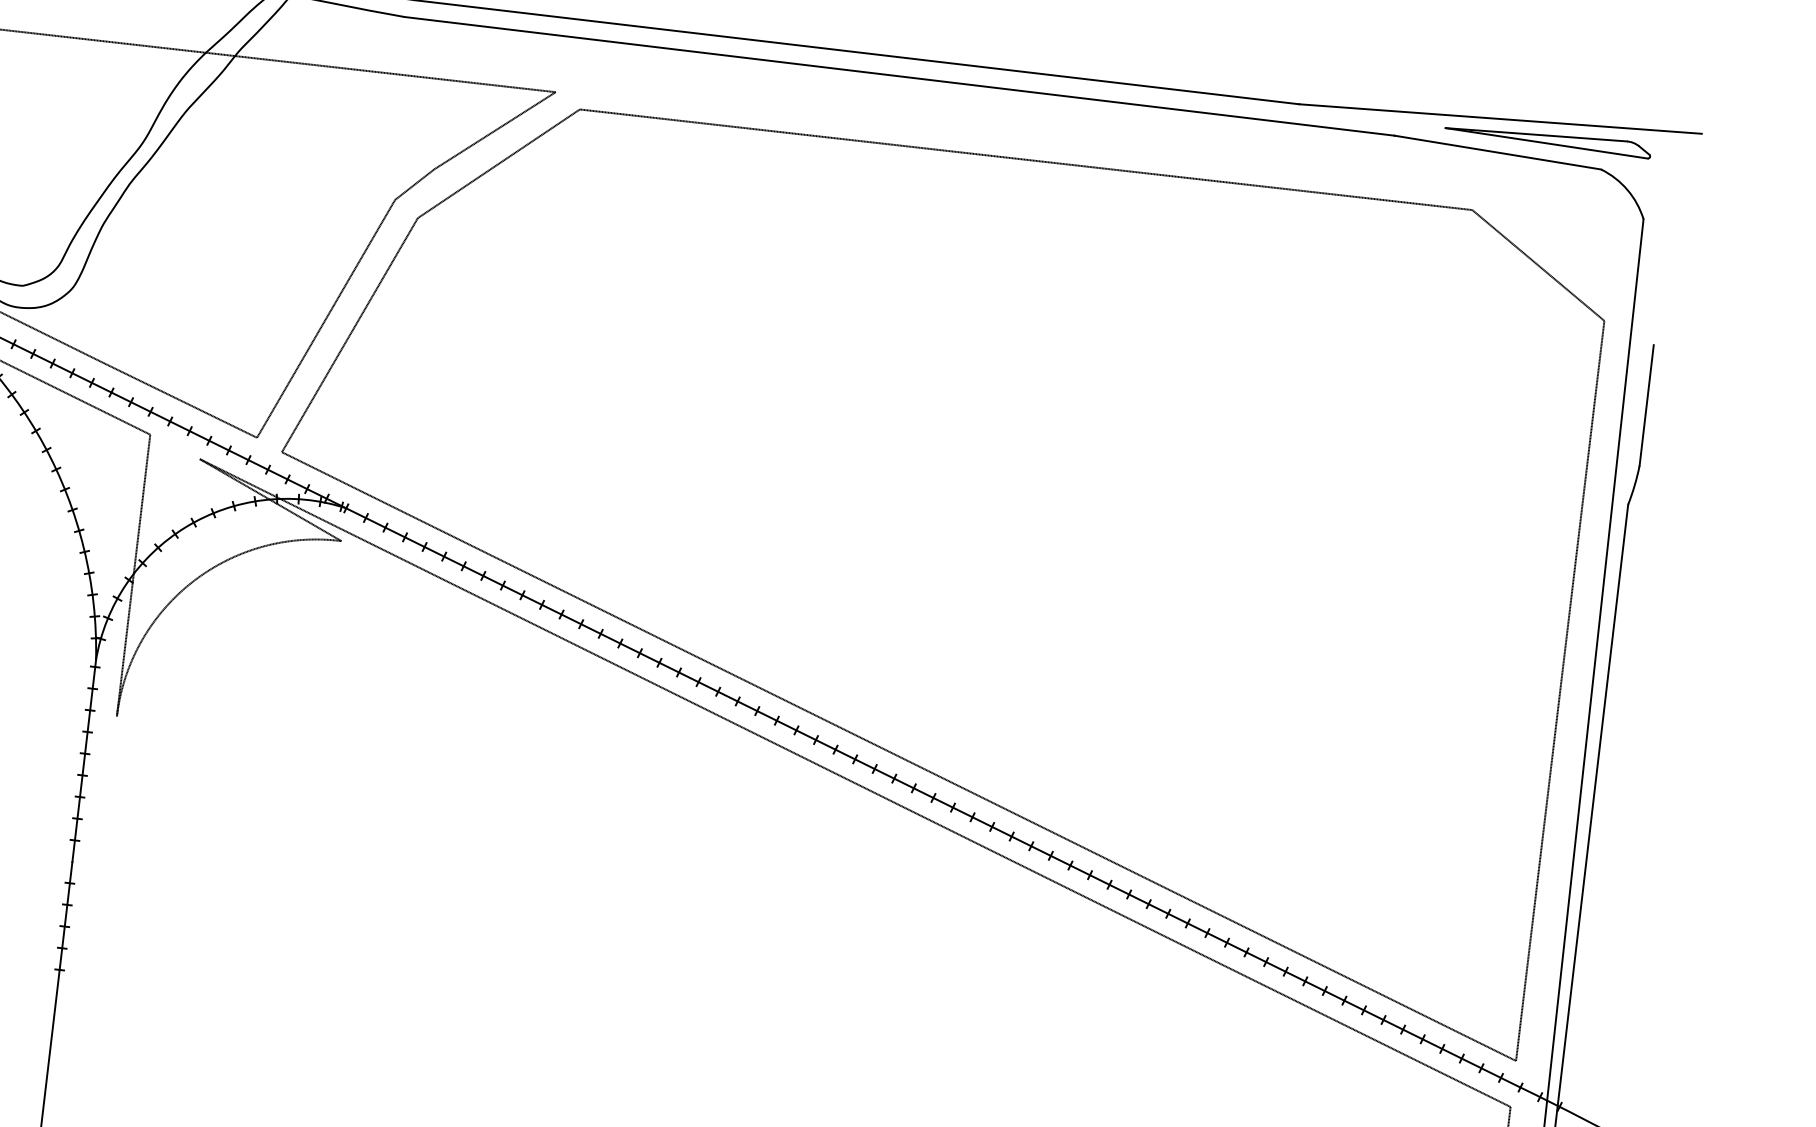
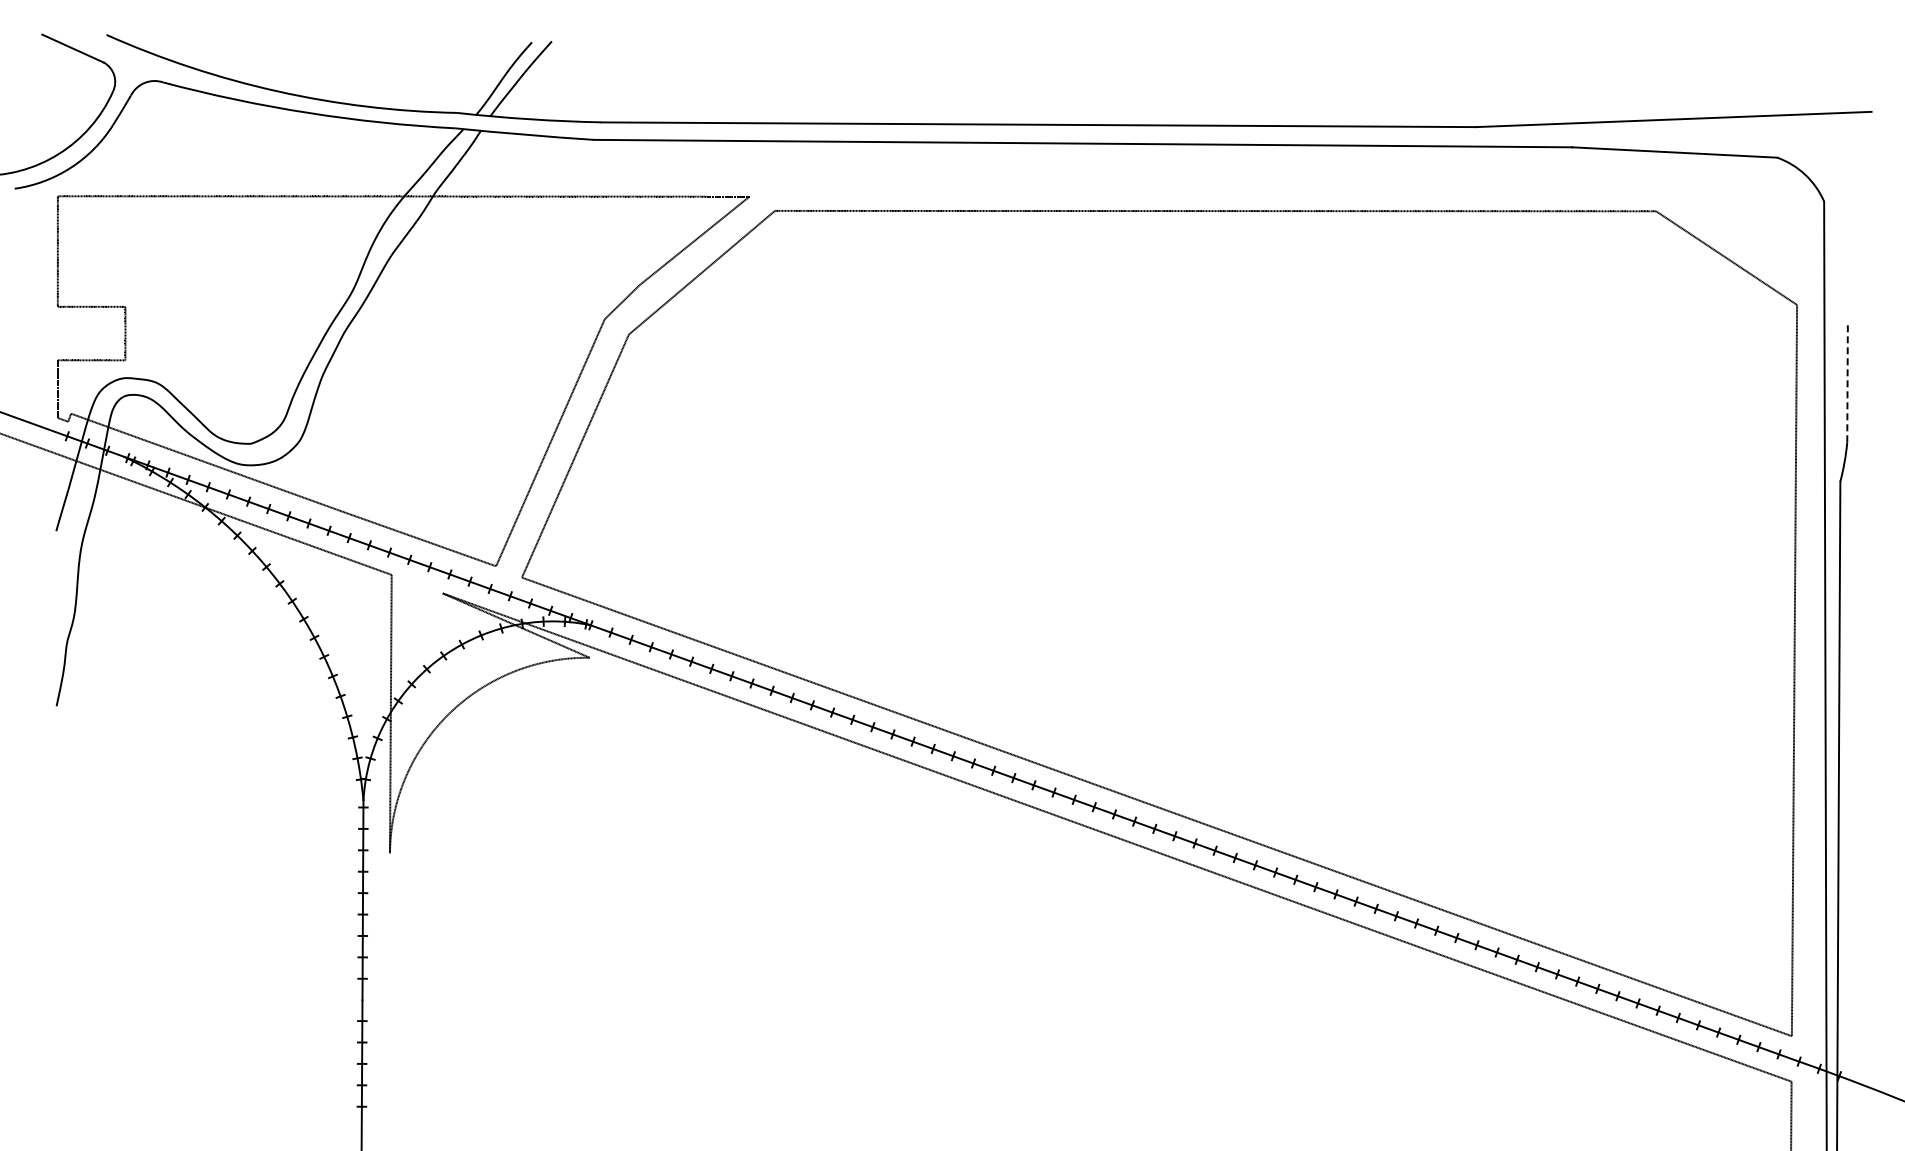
part: (1548, 139) -> (1722, 134), removed
line: (1646, 405) -> (1847, 382), solid -> dashed

